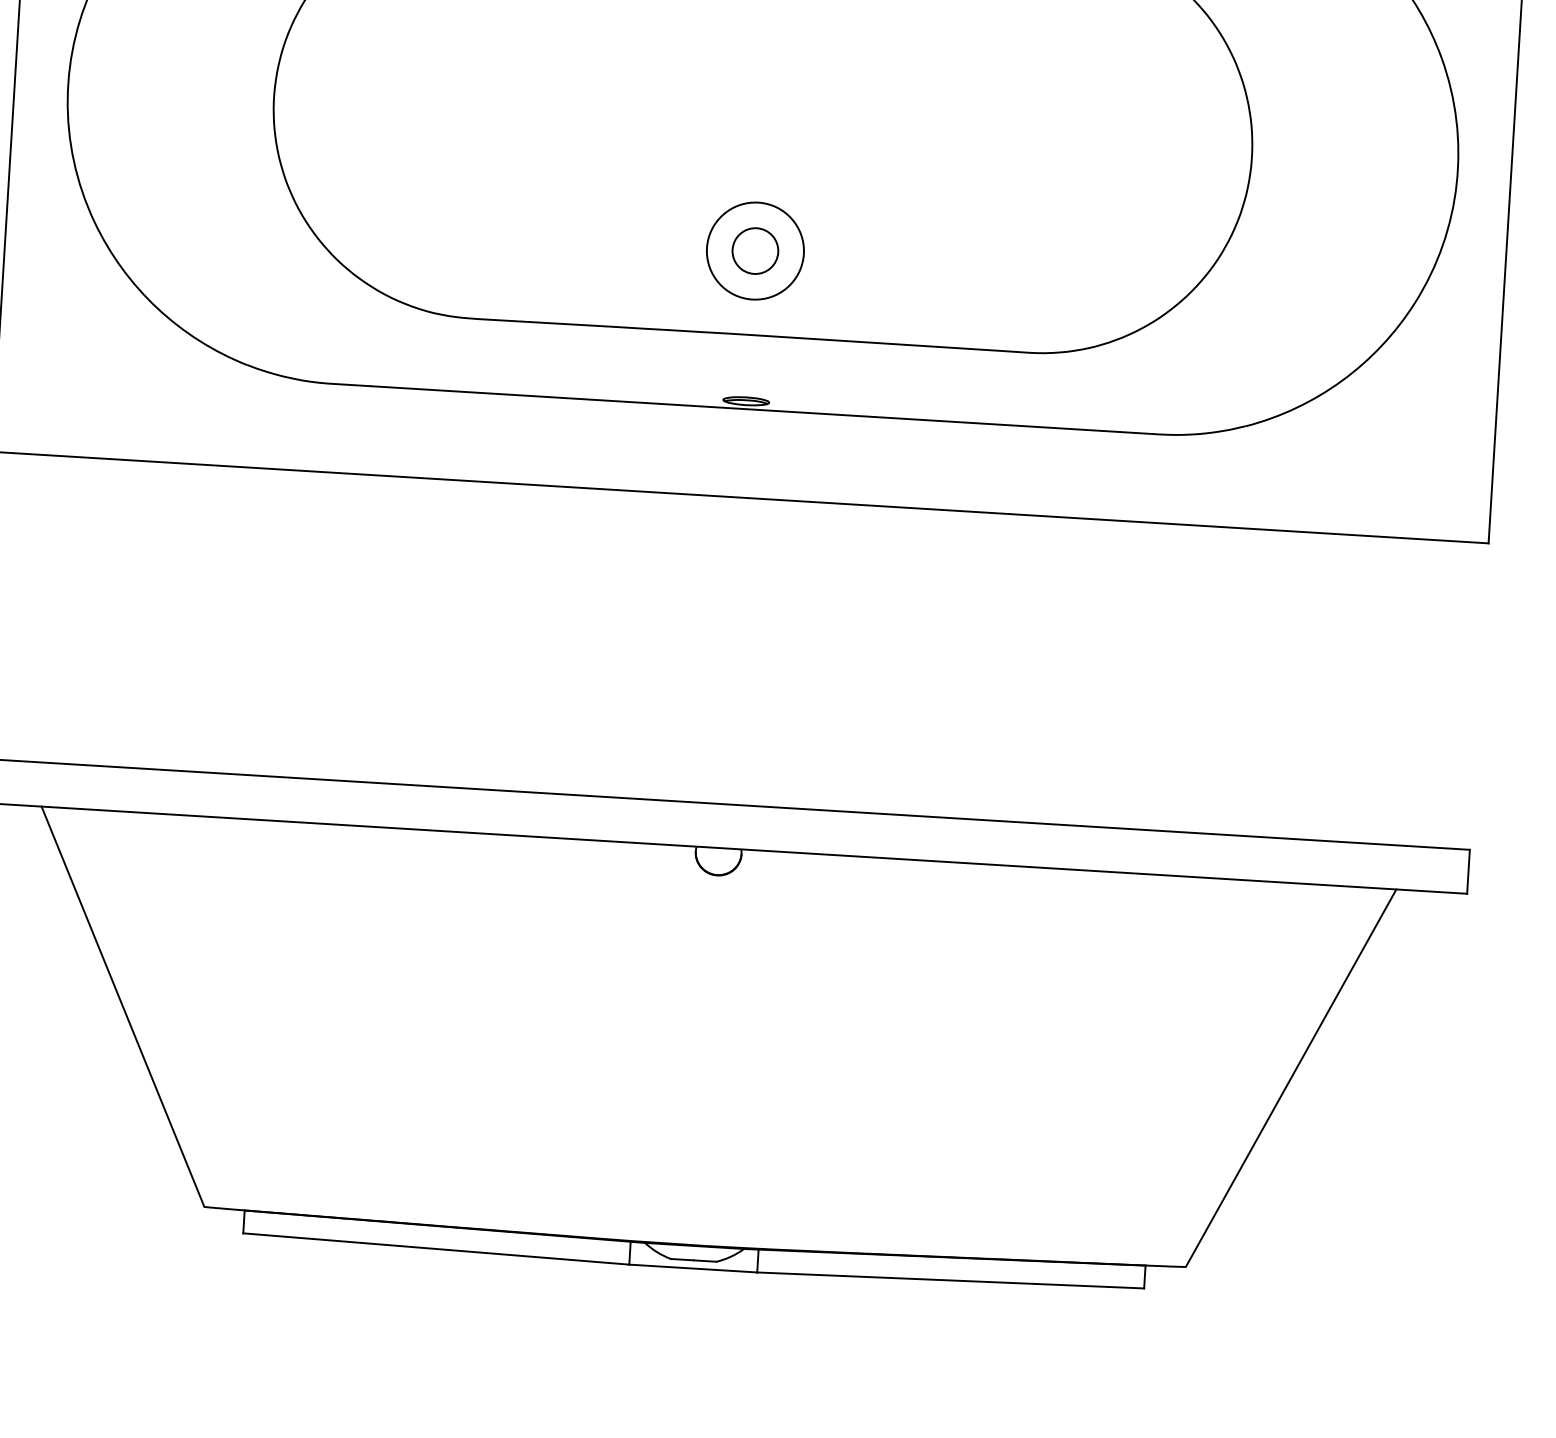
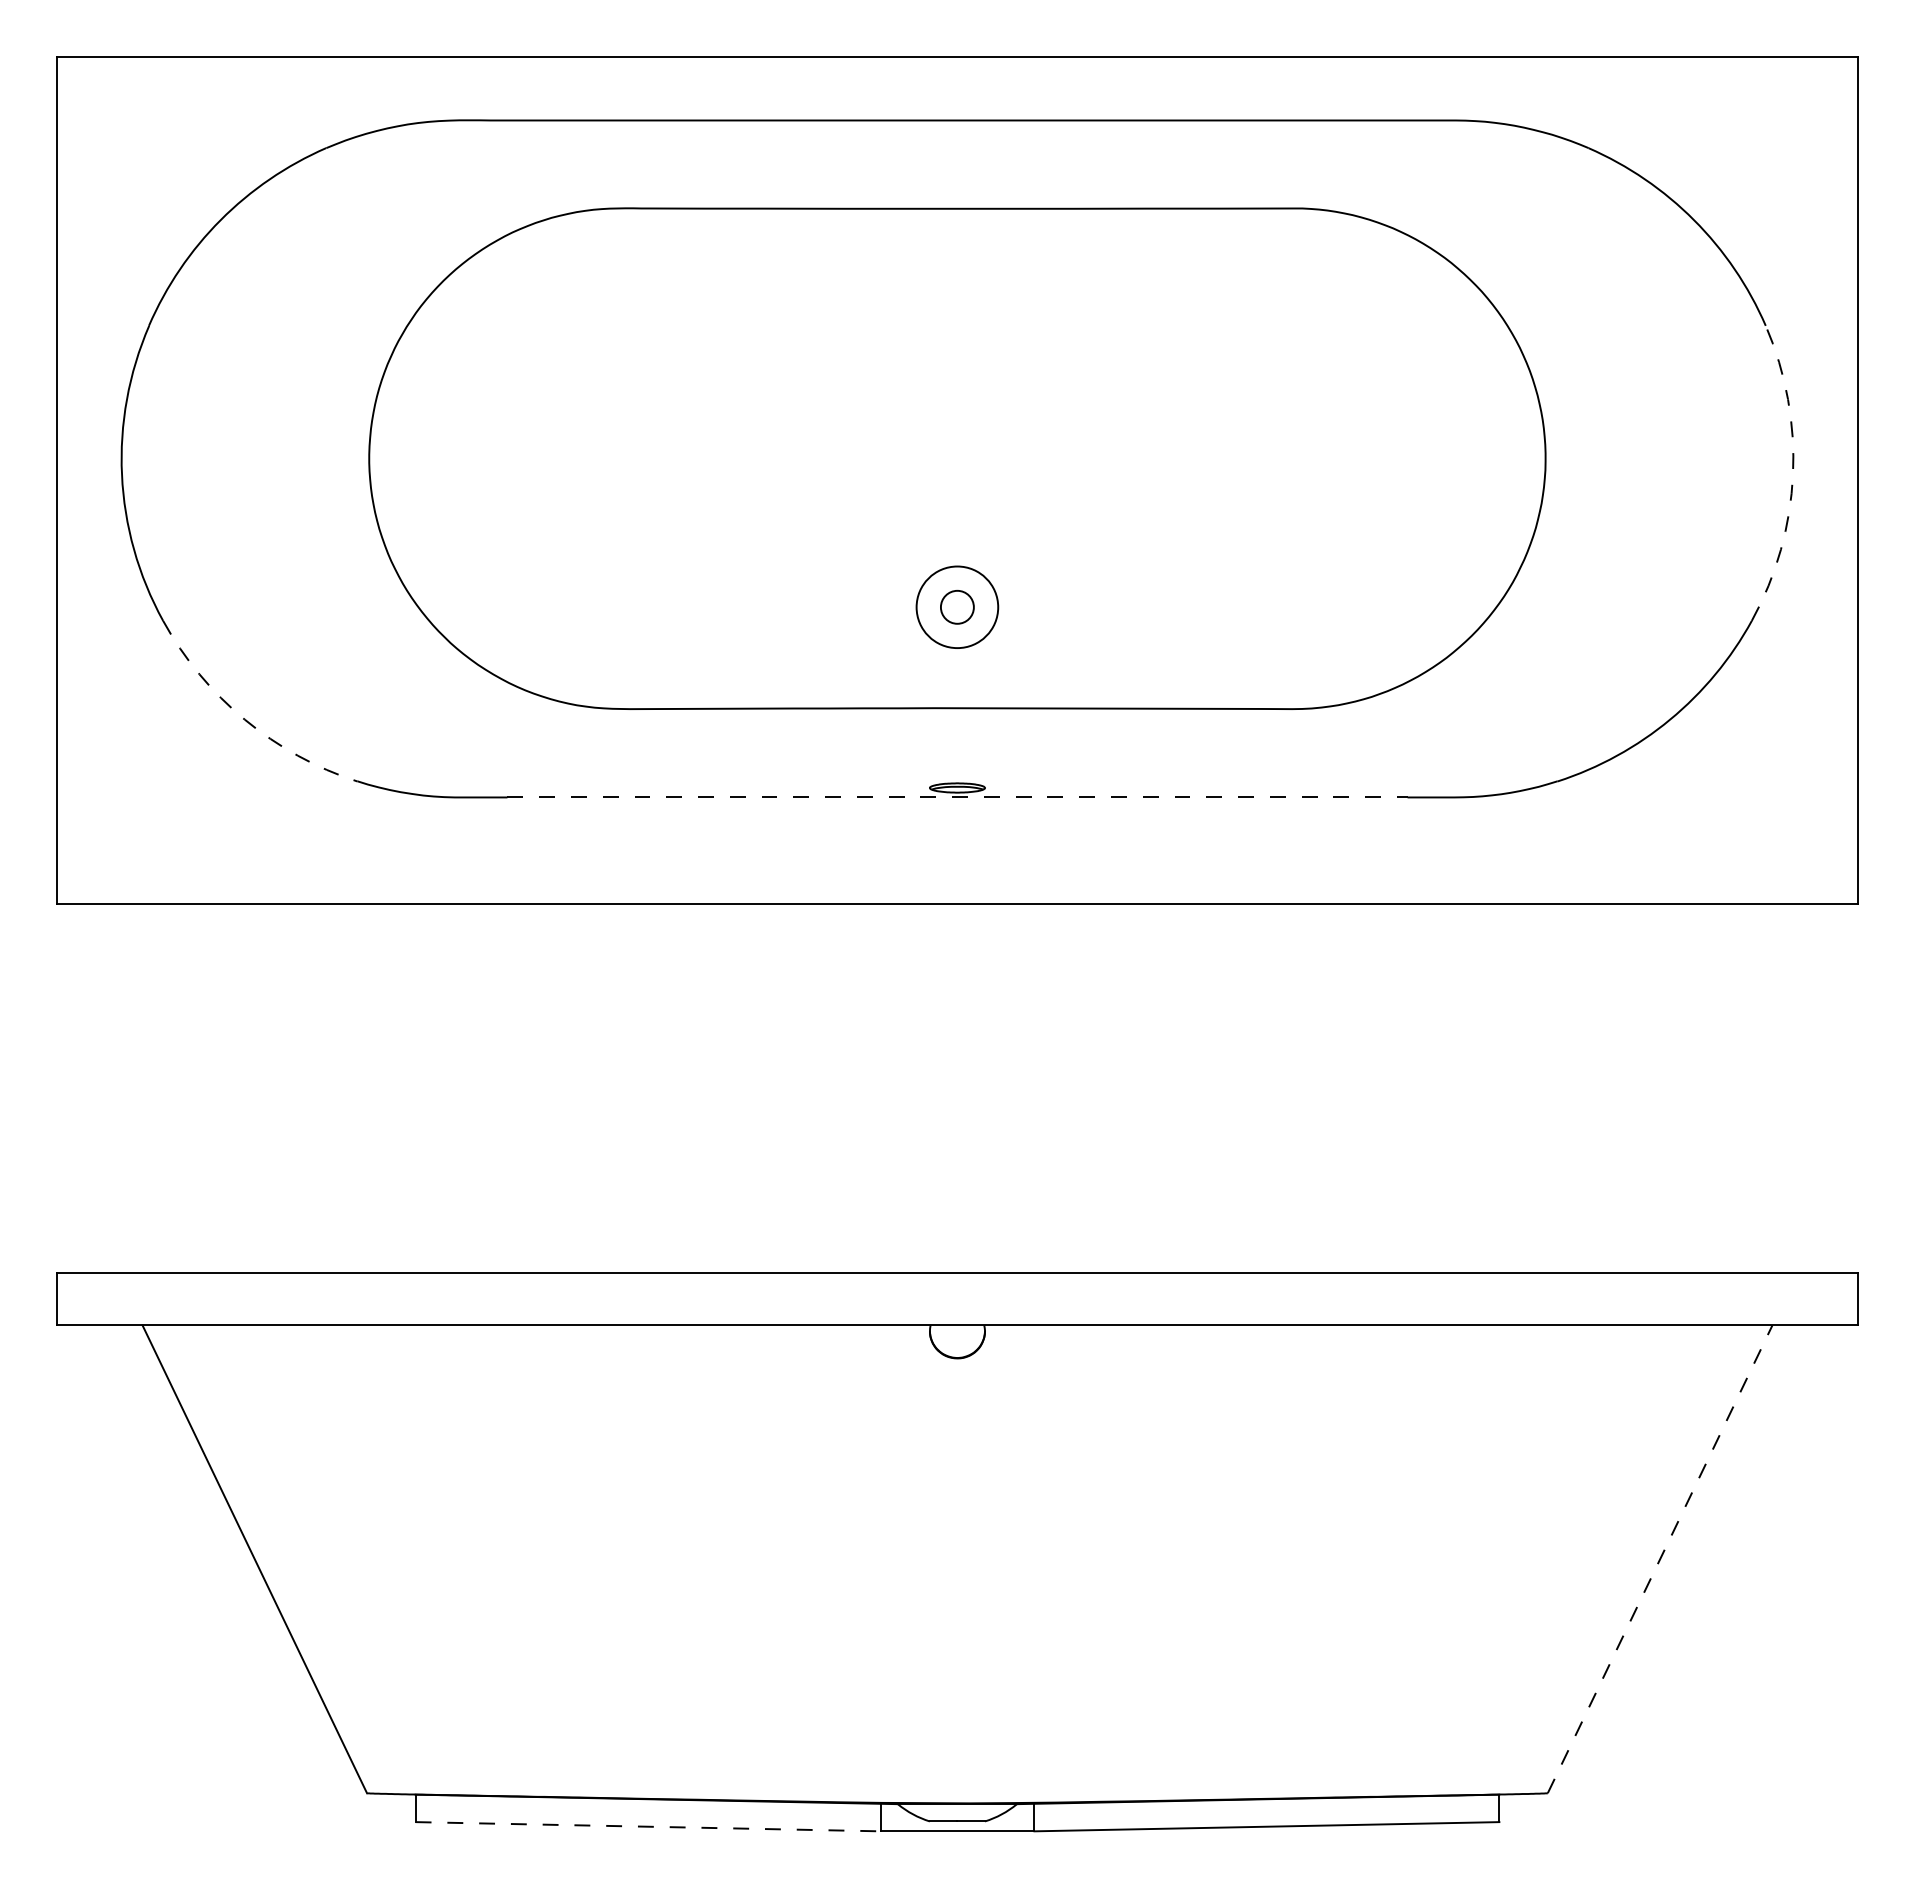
arc: (1457, 183) -> (1793, 474), solid -> dashed
circle: (754, 250) -> (956, 606), size x0.6
circle: (755, 251) -> (957, 607), size x0.7
arc: (157, 308) -> (244, 719), solid -> dashed
line: (746, 409) -> (958, 797), solid -> dashed
line: (1291, 1077) -> (1660, 1558), solid -> dashed
line: (436, 1248) -> (648, 1826), solid -> dashed

